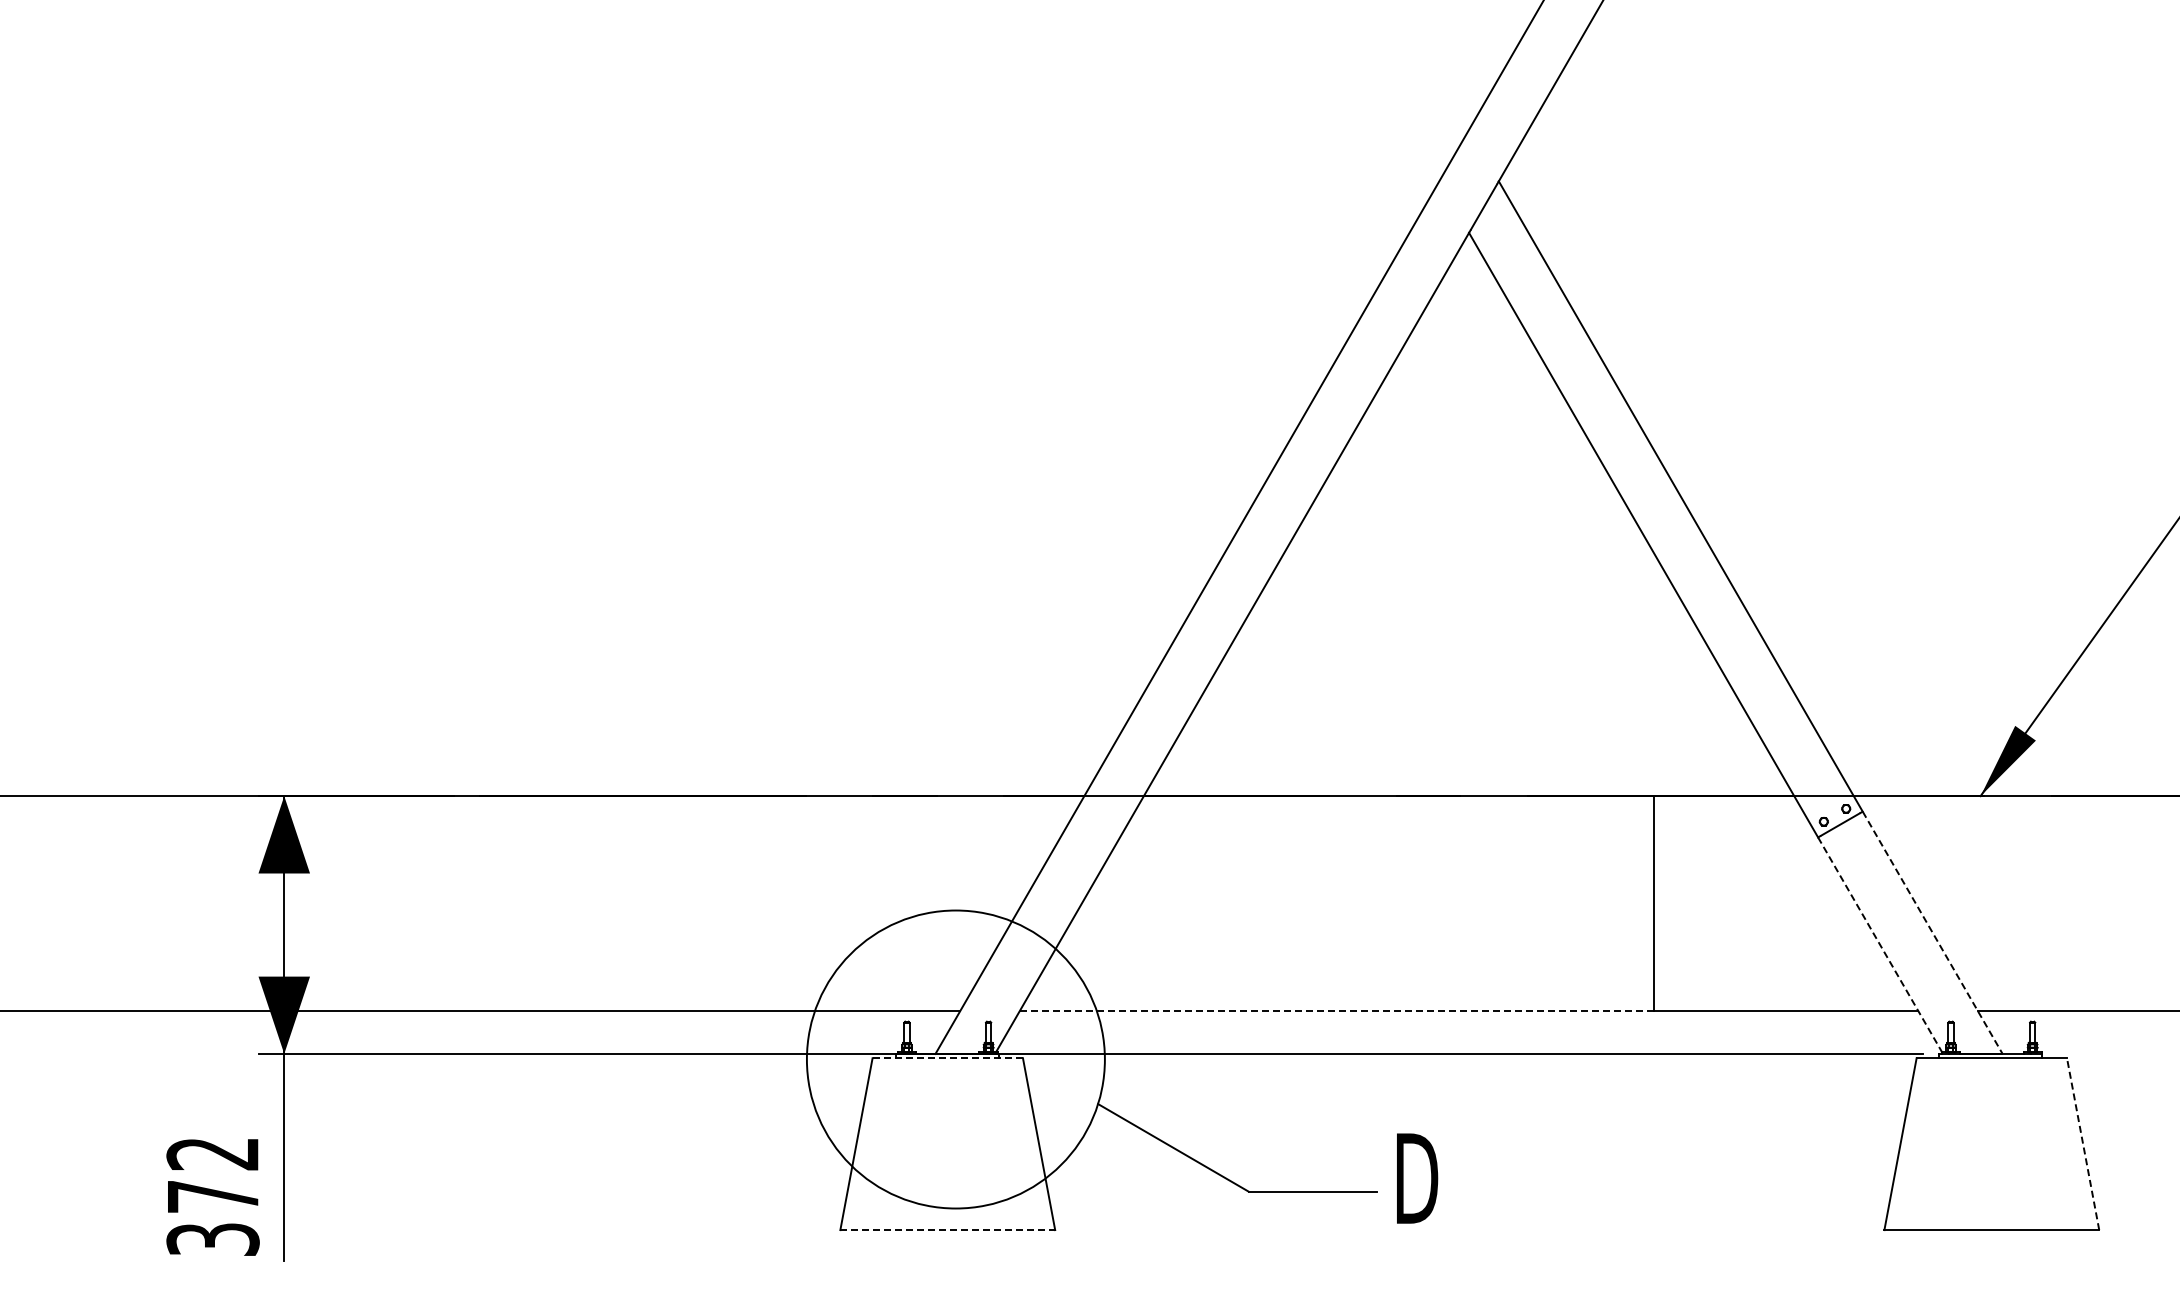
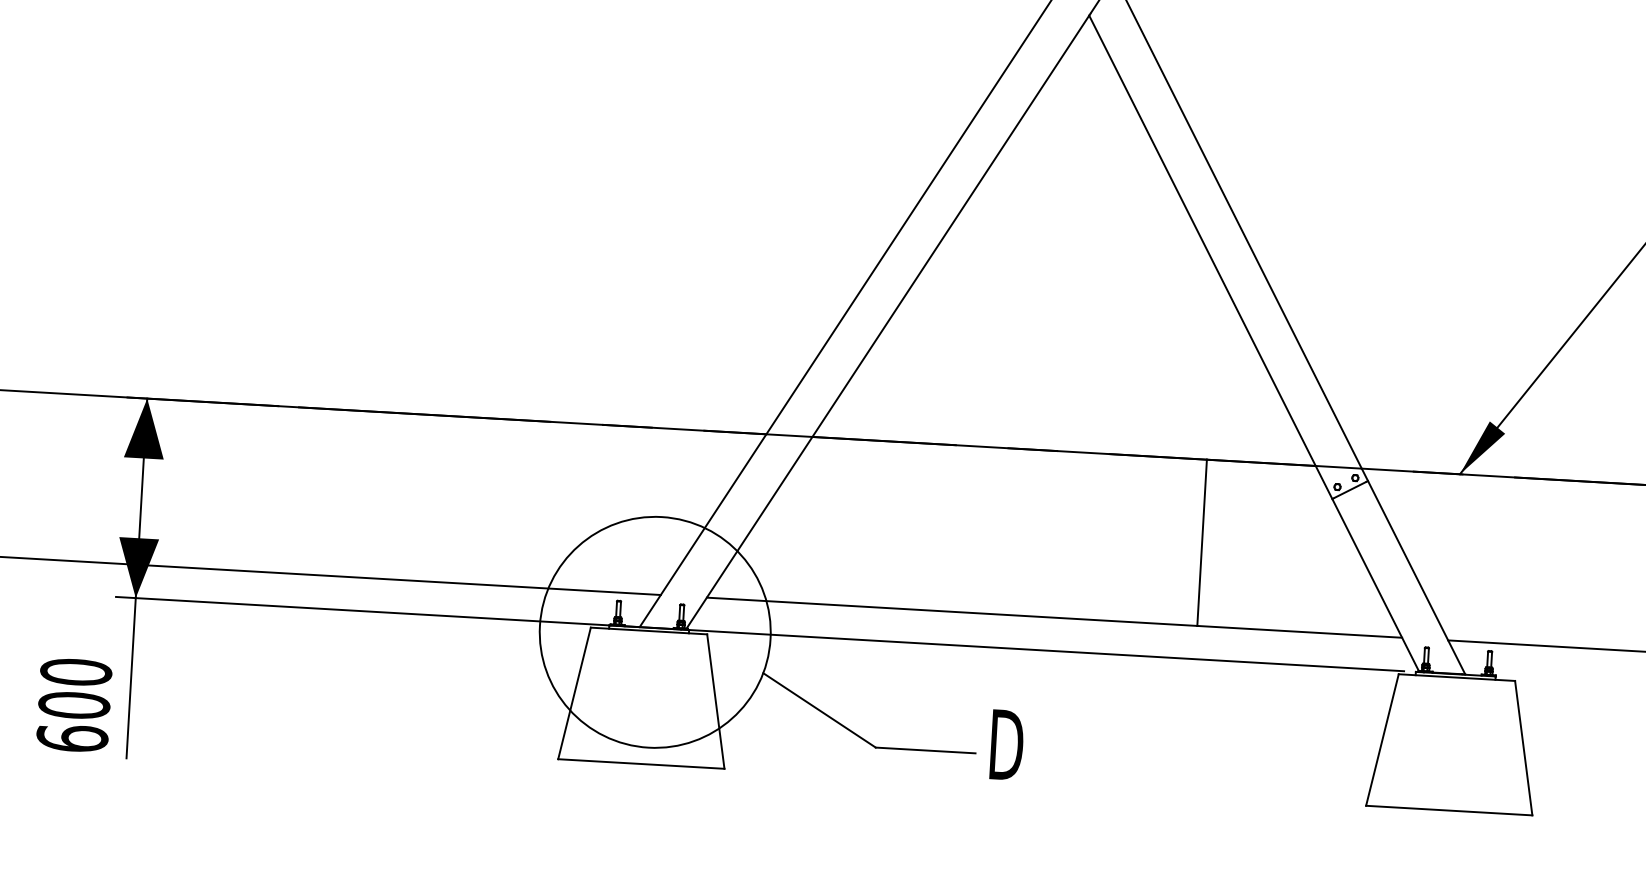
line: (1932, 932) -> (1416, 577), dashed -> solid
line: (1880, 945) -> (1375, 585), dashed -> solid
line: (1336, 1010) -> (951, 611), dashed -> solid
line: (948, 1058) -> (649, 631), dashed -> solid
line: (2083, 1143) -> (1524, 747), dashed -> solid
text: (212, 1196) -> (73, 705), 372 -> 600
line: (948, 1230) -> (641, 764), dashed -> solid

